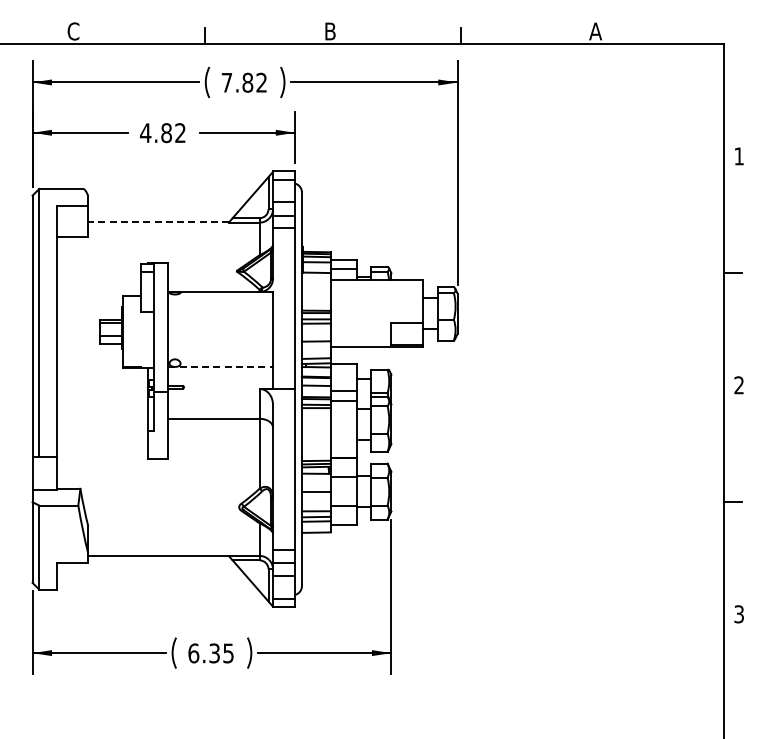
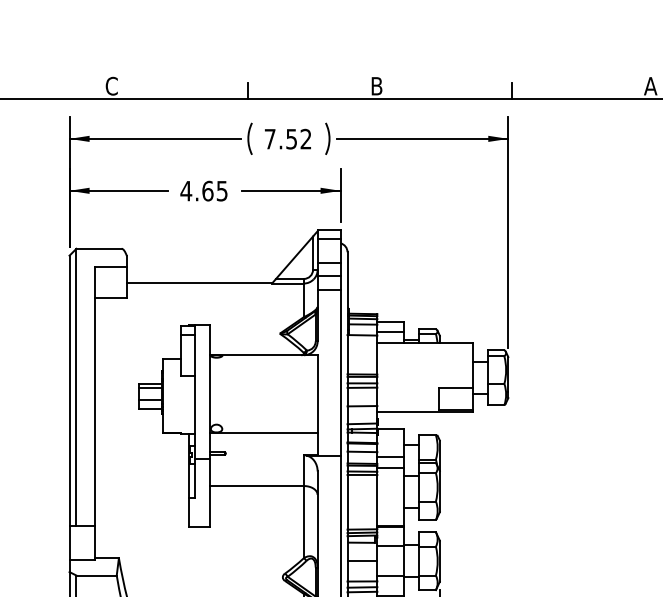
text: (247, 82) -> (291, 138), 7.82 -> 7.52
text: (173, 133) -> (214, 191), 4.82 -> 4.65
line: (158, 222) -> (199, 283), dashed -> solid
line: (221, 367) -> (264, 433), dashed -> solid

